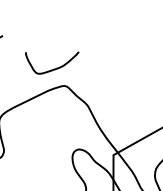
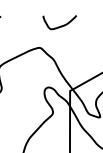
curve: (53, 67) -> (60, 25), moved

